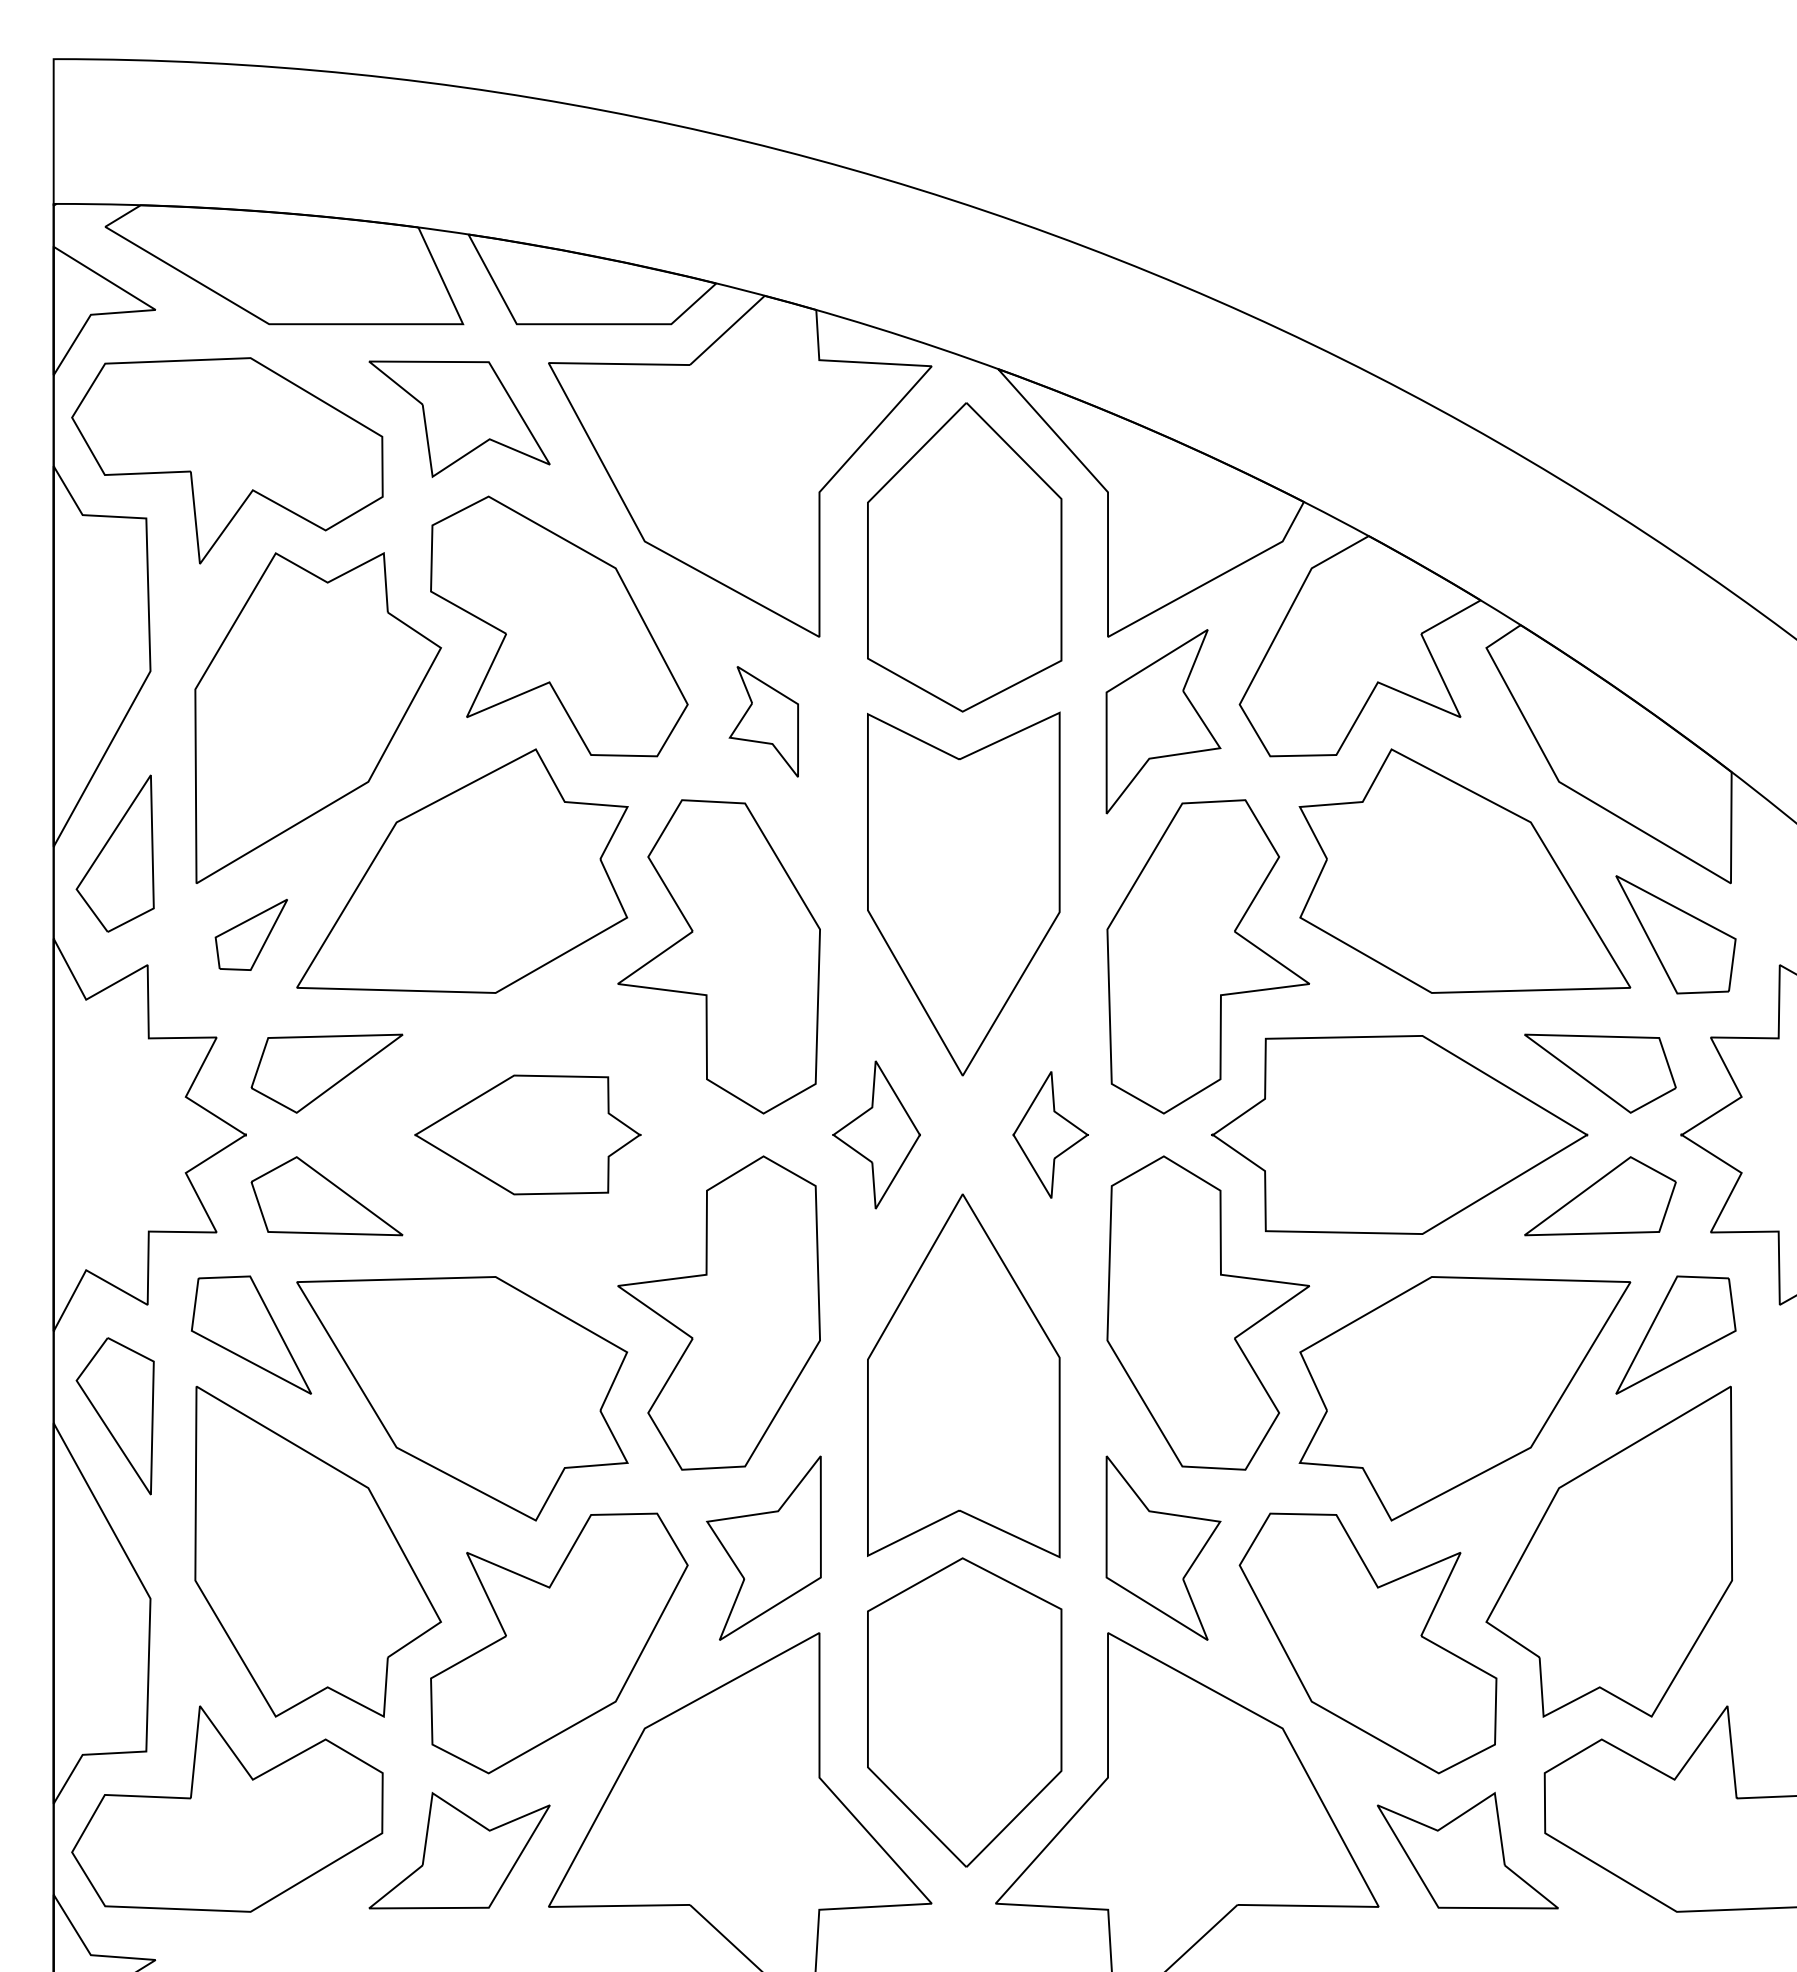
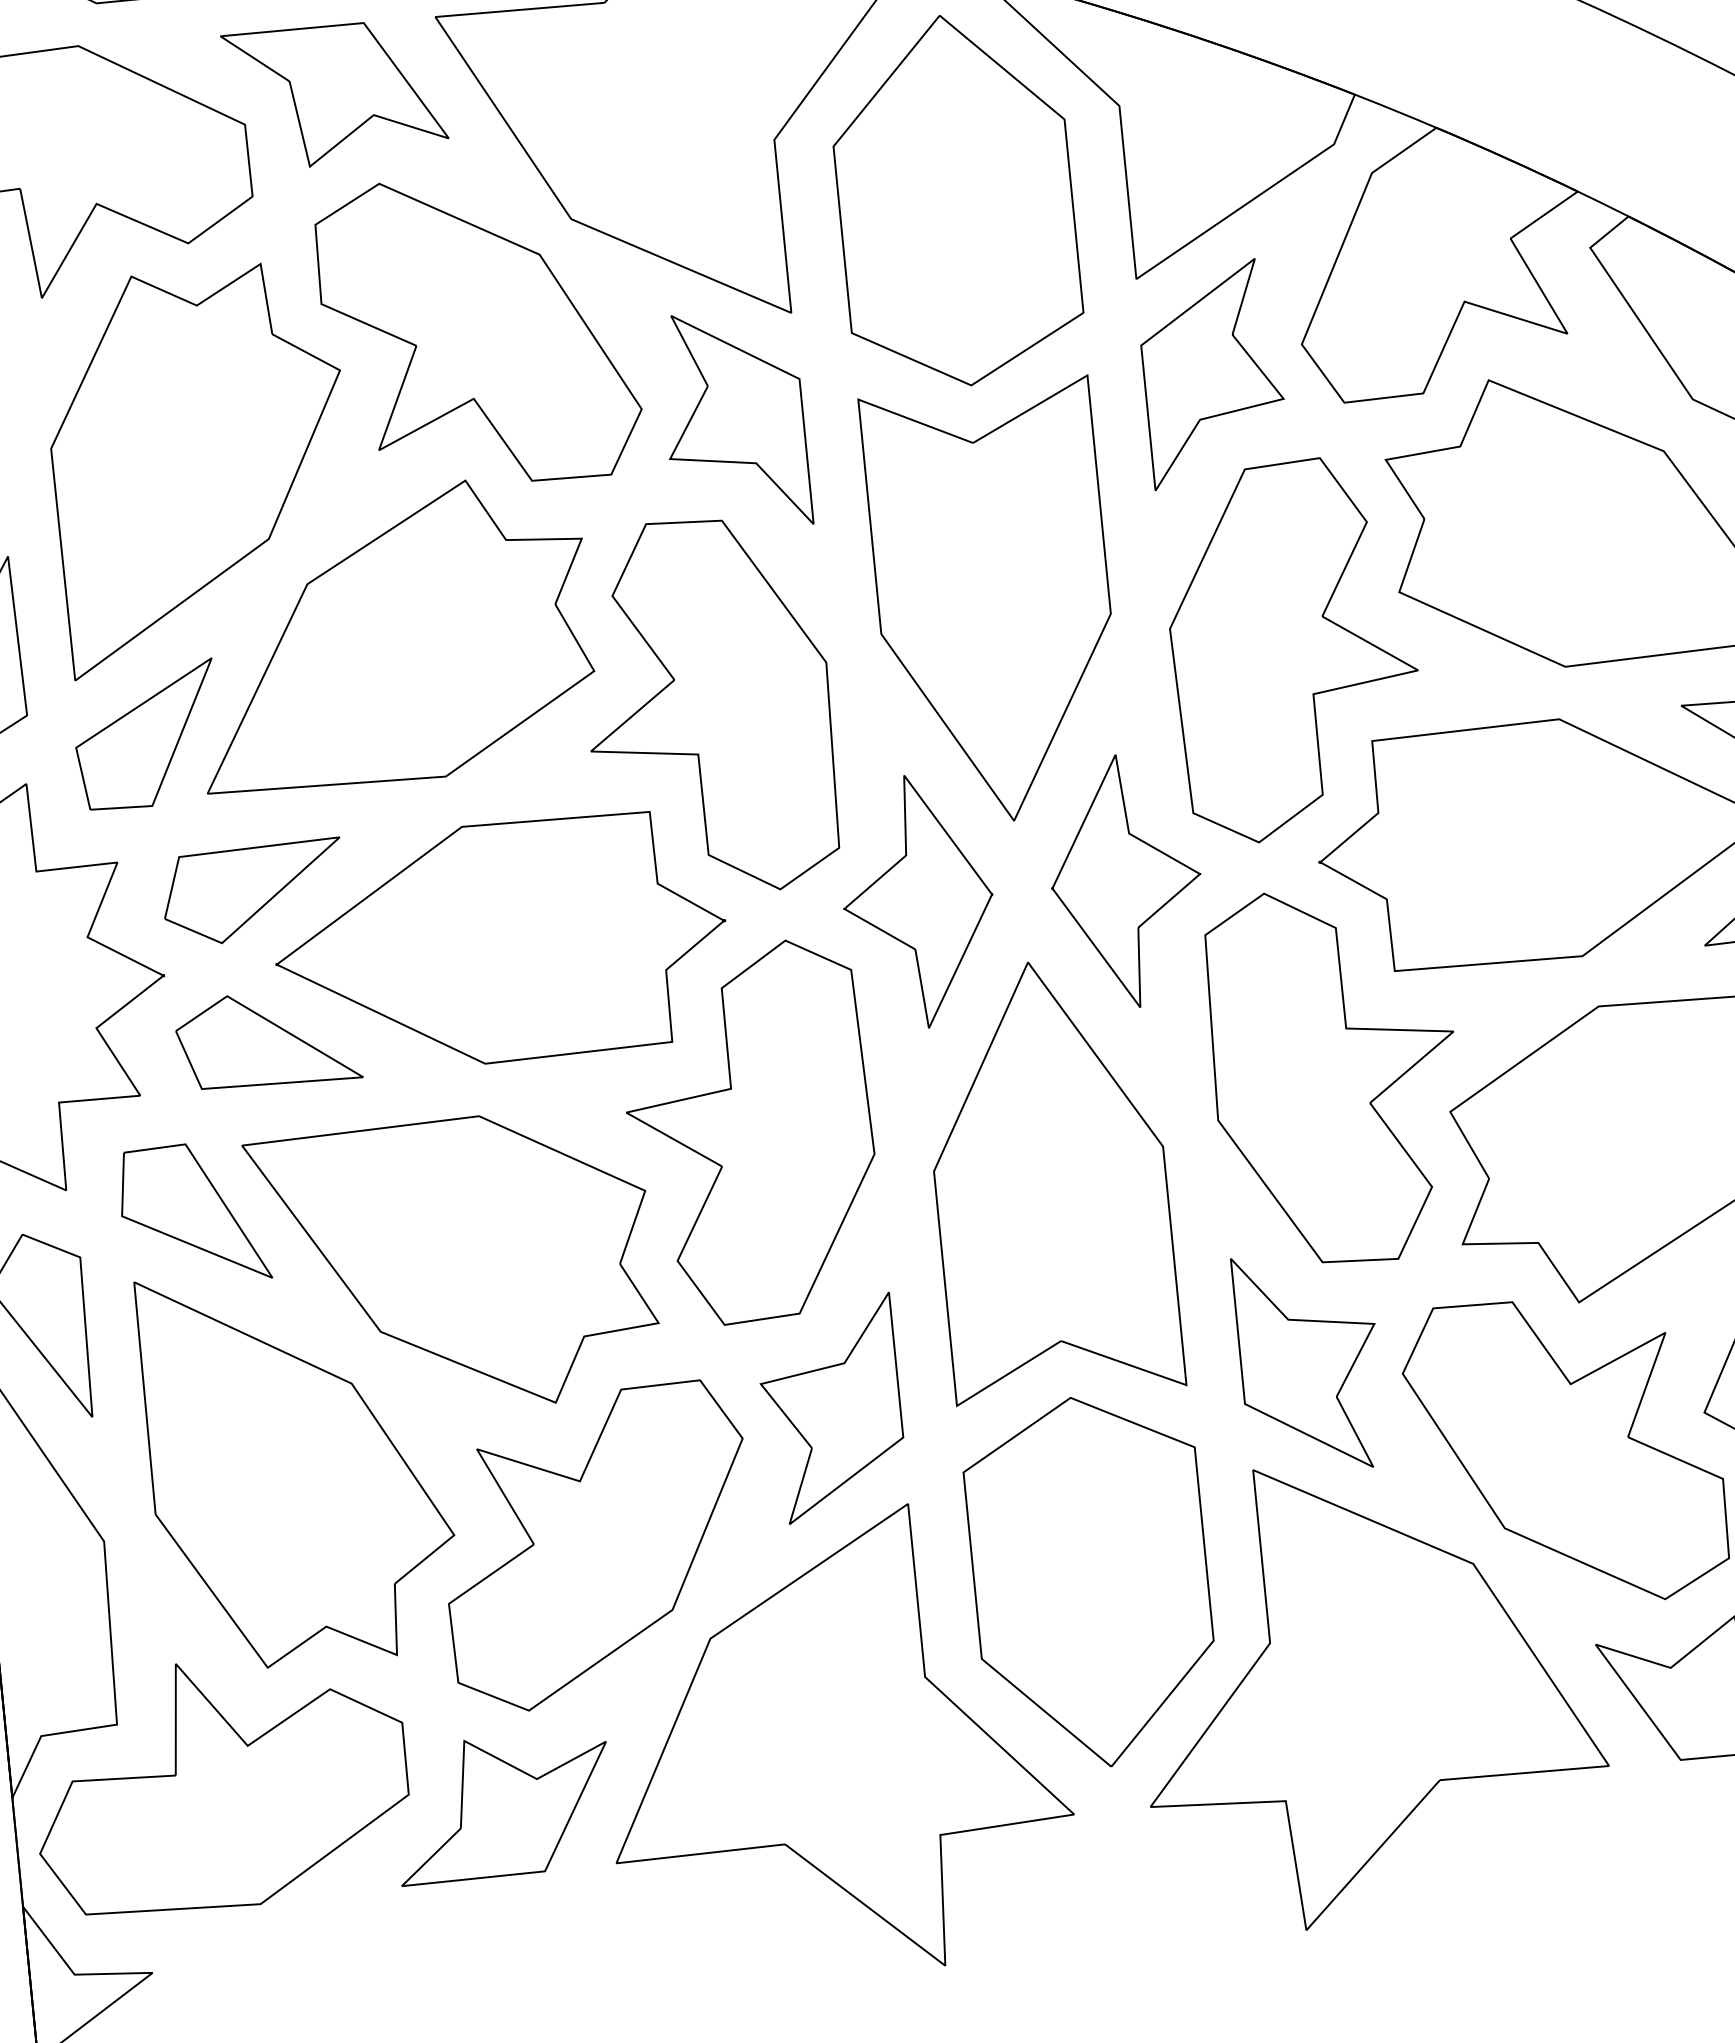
part: (763, 721) -> (734, 420), size x1.67
part: (251, 934) -> (147, 735), size x1.67
part: (527, 1134) -> (500, 942), size x1.67
part: (876, 1134) -> (917, 901), size x1.43
part: (1050, 1134) -> (1125, 880), size x1.67

